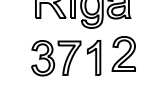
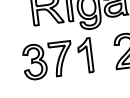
part: (66, 58) -> (58, 59), moved

